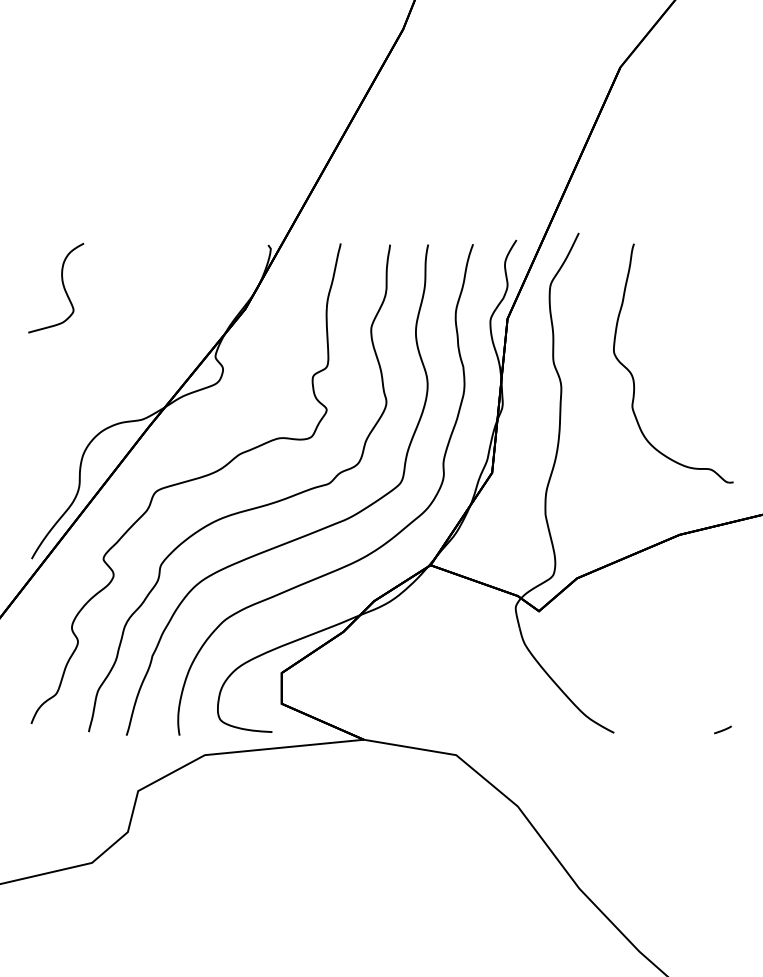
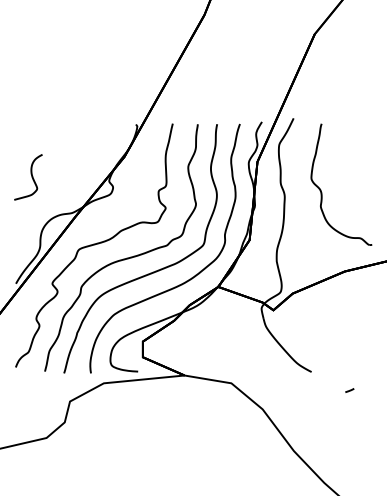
part: (56, 288) -> (28, 177), moved
curve: (722, 729) -> (349, 390), moved

